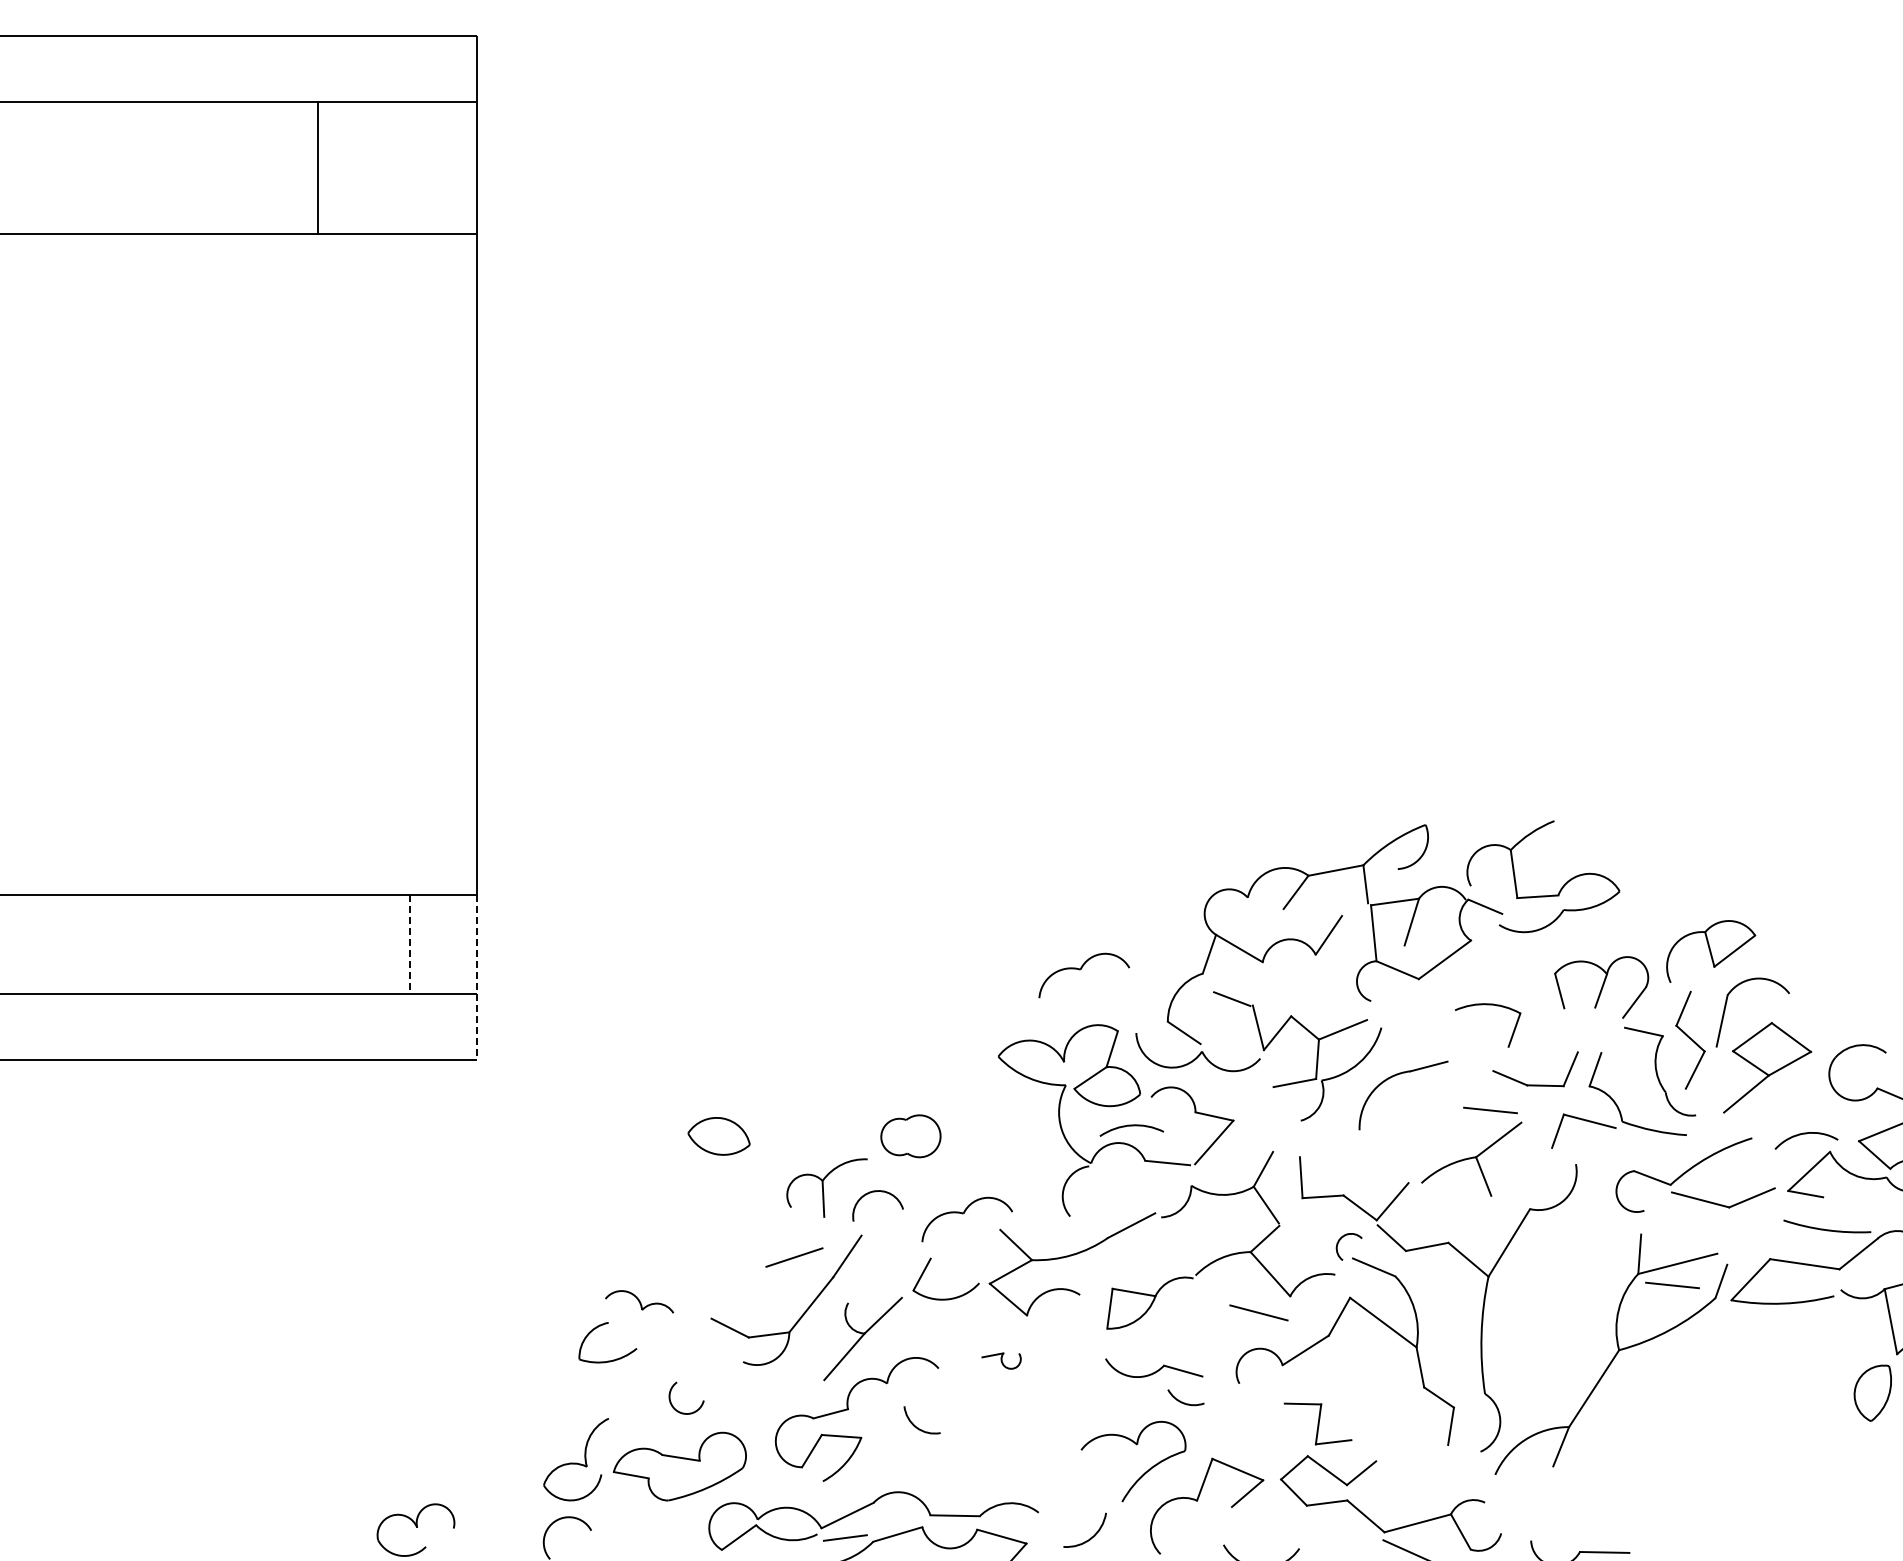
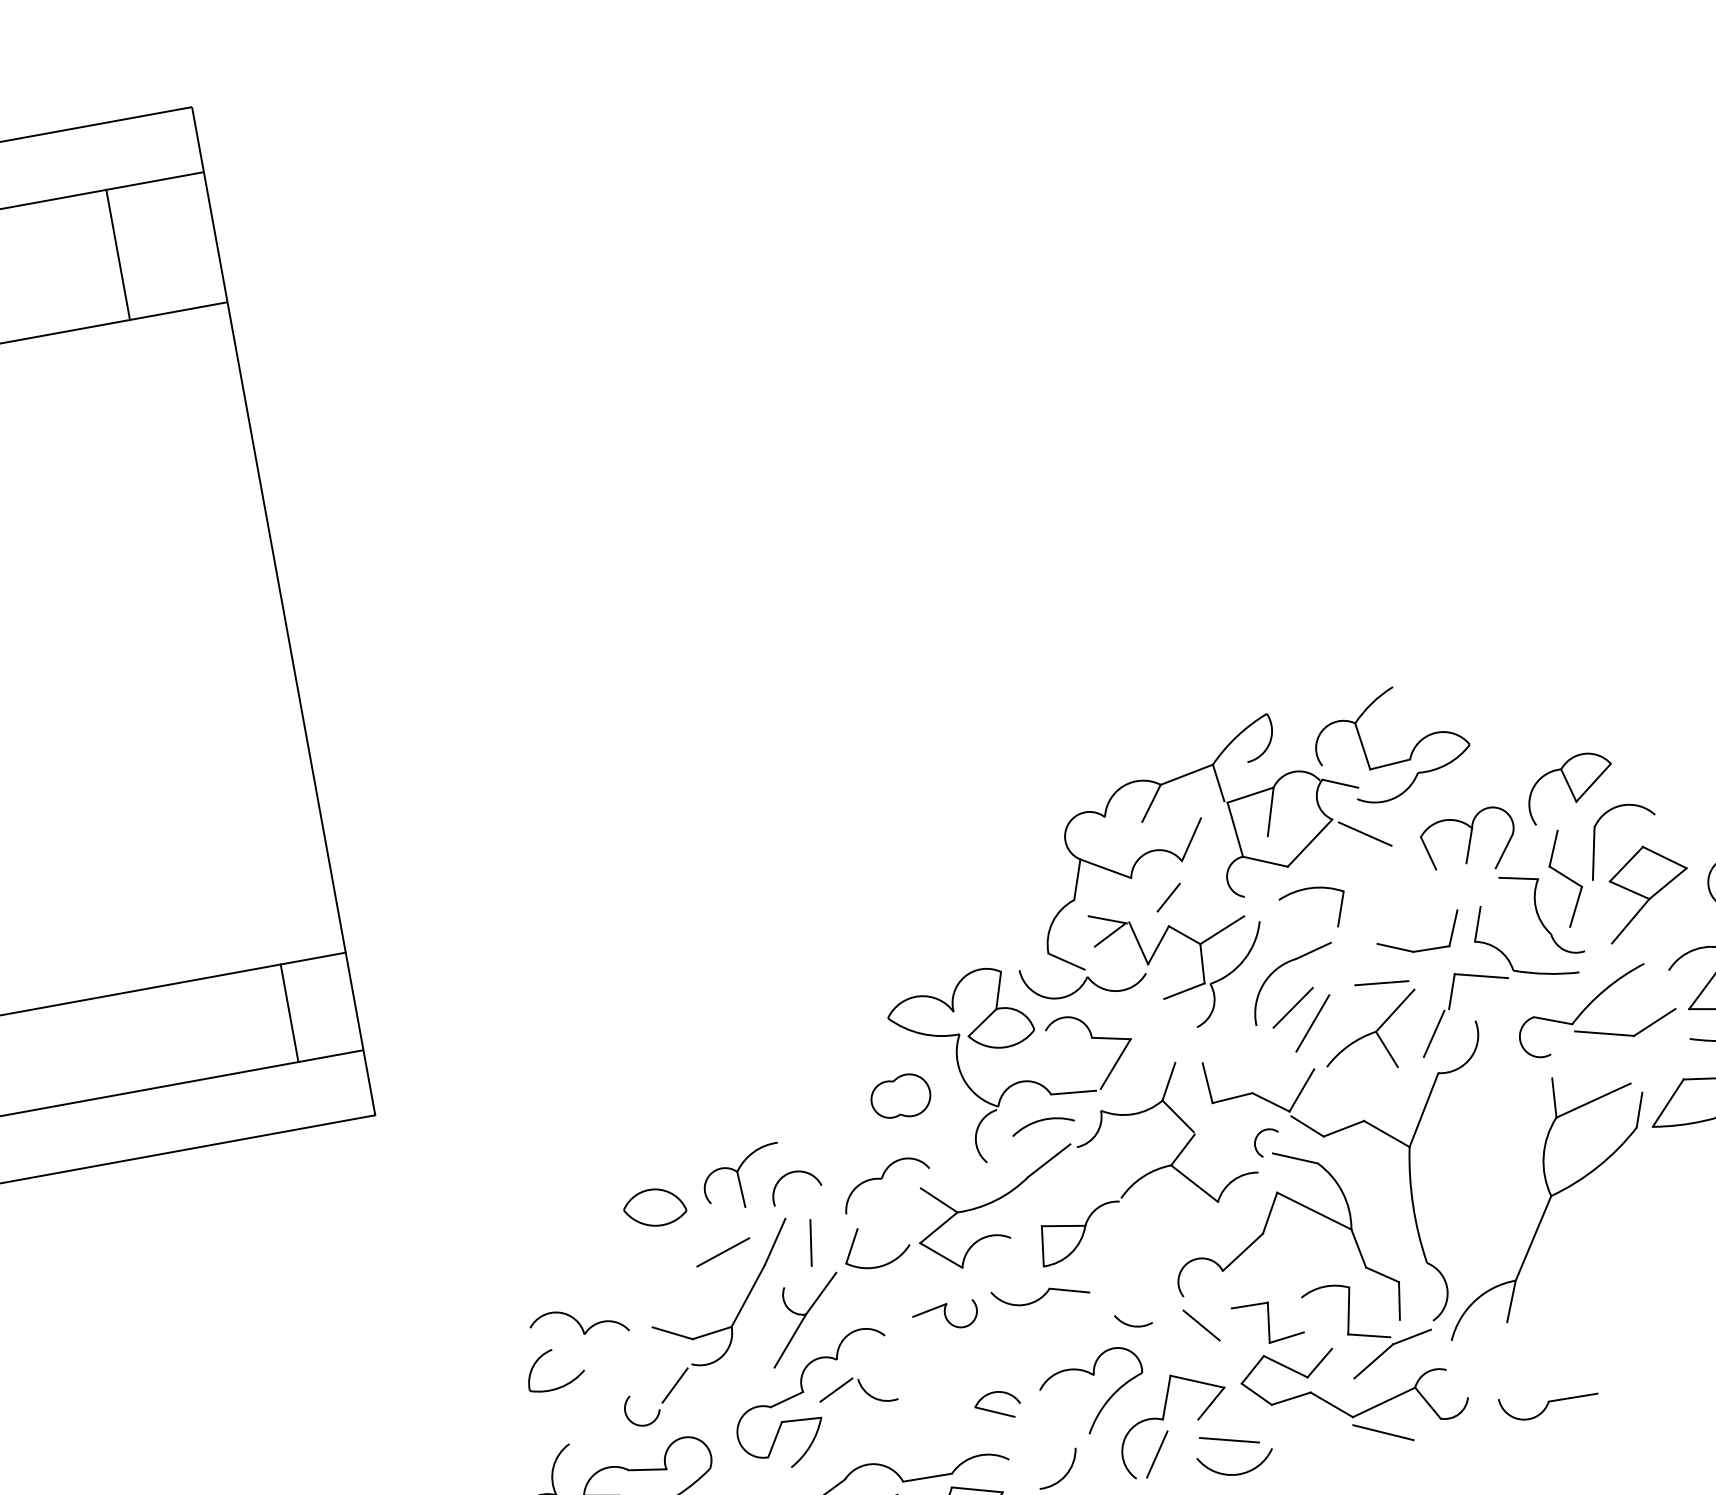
line: (318, 167) -> (118, 254), moved
line: (410, 944) -> (289, 1013), dashed -> solid
line: (1500, 960) -> (1364, 833), added
part: (1083, 975) -> (957, 923), removed
line: (476, 977) -> (360, 1033), dashed -> solid
line: (1295, 987) -> (1167, 897), added
part: (1488, 1005) -> (1310, 889), moved
line: (1230, 1014) -> (1108, 935), added
line: (1398, 1118) -> (1292, 1007), added
arc: (1131, 1126) -> (1042, 1121), moved
part: (718, 1136) -> (654, 1207), moved
part: (910, 1136) -> (900, 1097), moved
line: (1415, 1137) -> (1312, 1023), added
line: (1532, 1169) -> (1433, 1033), added
line: (882, 1263) -> (810, 1242), added
line: (1672, 1285) -> (1592, 1122), removed
part: (639, 1301) -> (578, 1323), size x1.43
line: (1258, 1312) -> (1229, 1439), moved
part: (1001, 1360) -> (945, 1316), size x1.67
part: (1154, 1367) -> (1040, 1292), moved
line: (722, 1379) -> (674, 1385), added
line: (880, 1412) -> (835, 1389), added
line: (1251, 1414) -> (1201, 1325), added
part: (1413, 1453) -> (1367, 1334), added
part: (1036, 1457) -> (997, 1405), added
line: (1185, 1533) -> (1157, 1453), added

